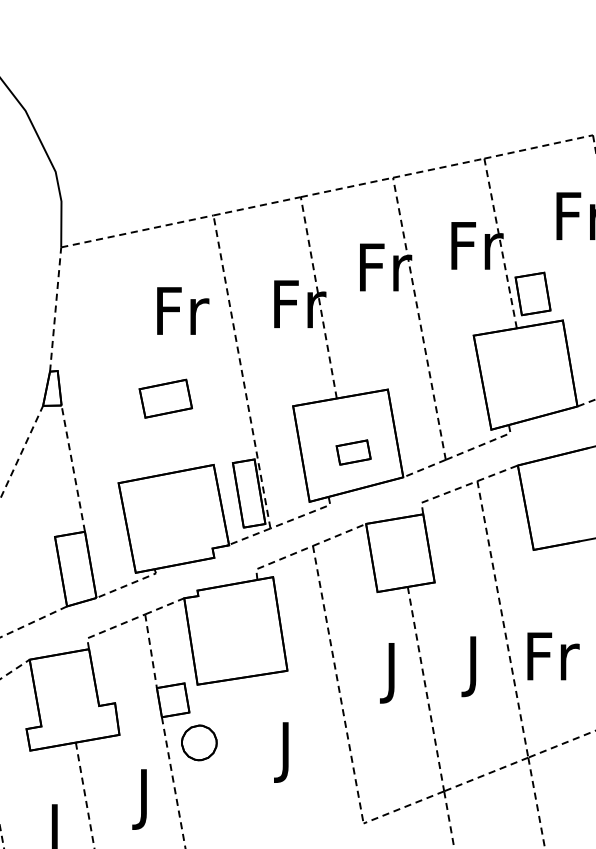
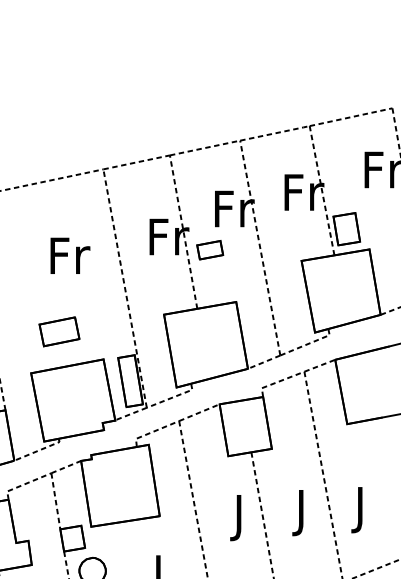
text: (183, 310) -> (70, 255), moved
part: (165, 398) -> (59, 331), moved
part: (353, 452) -> (210, 250), moved
text: (553, 662) -> (362, 509), Fr -> J

